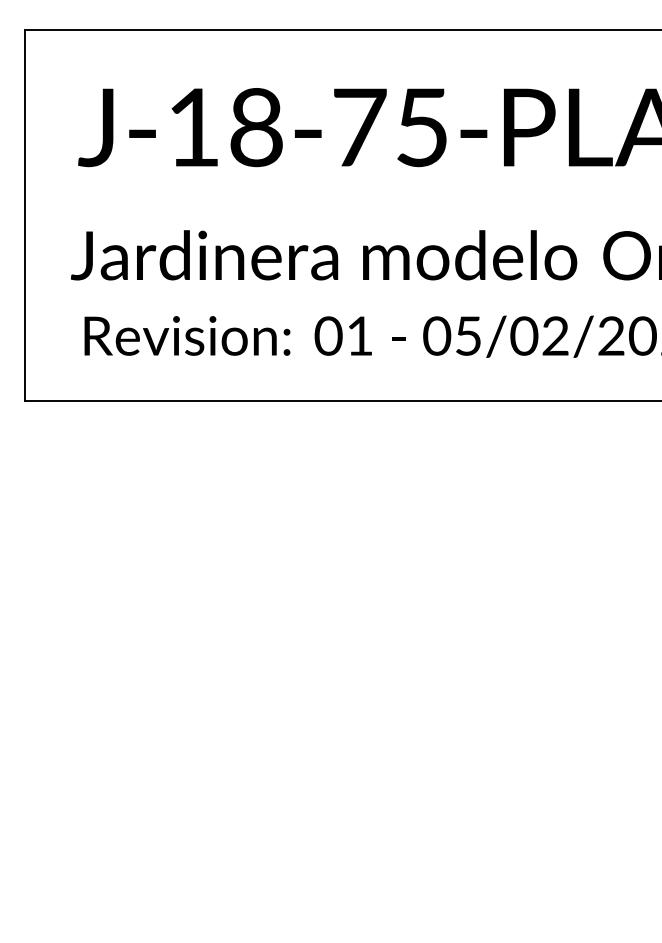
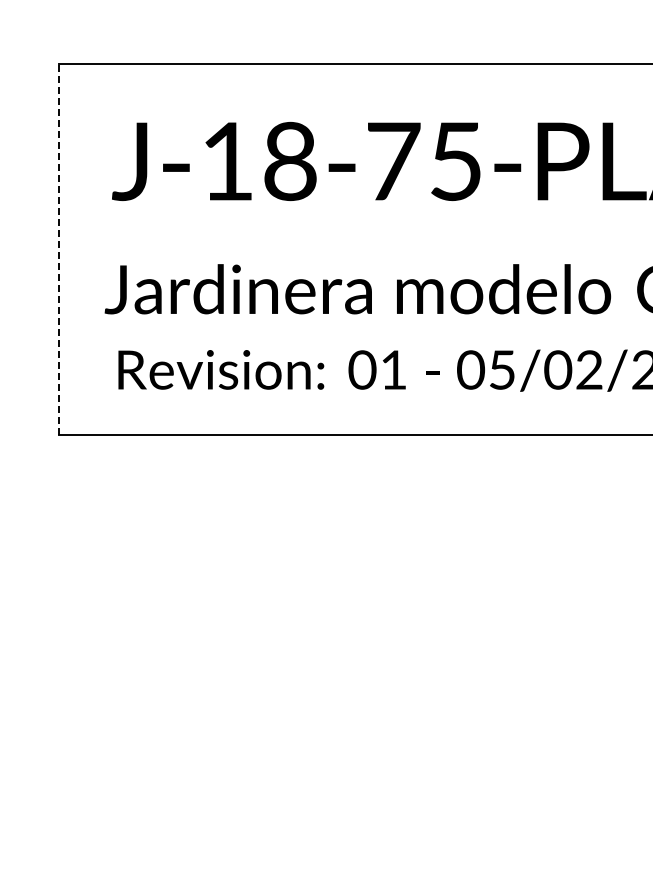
line: (25, 215) -> (59, 249), solid -> dashed

